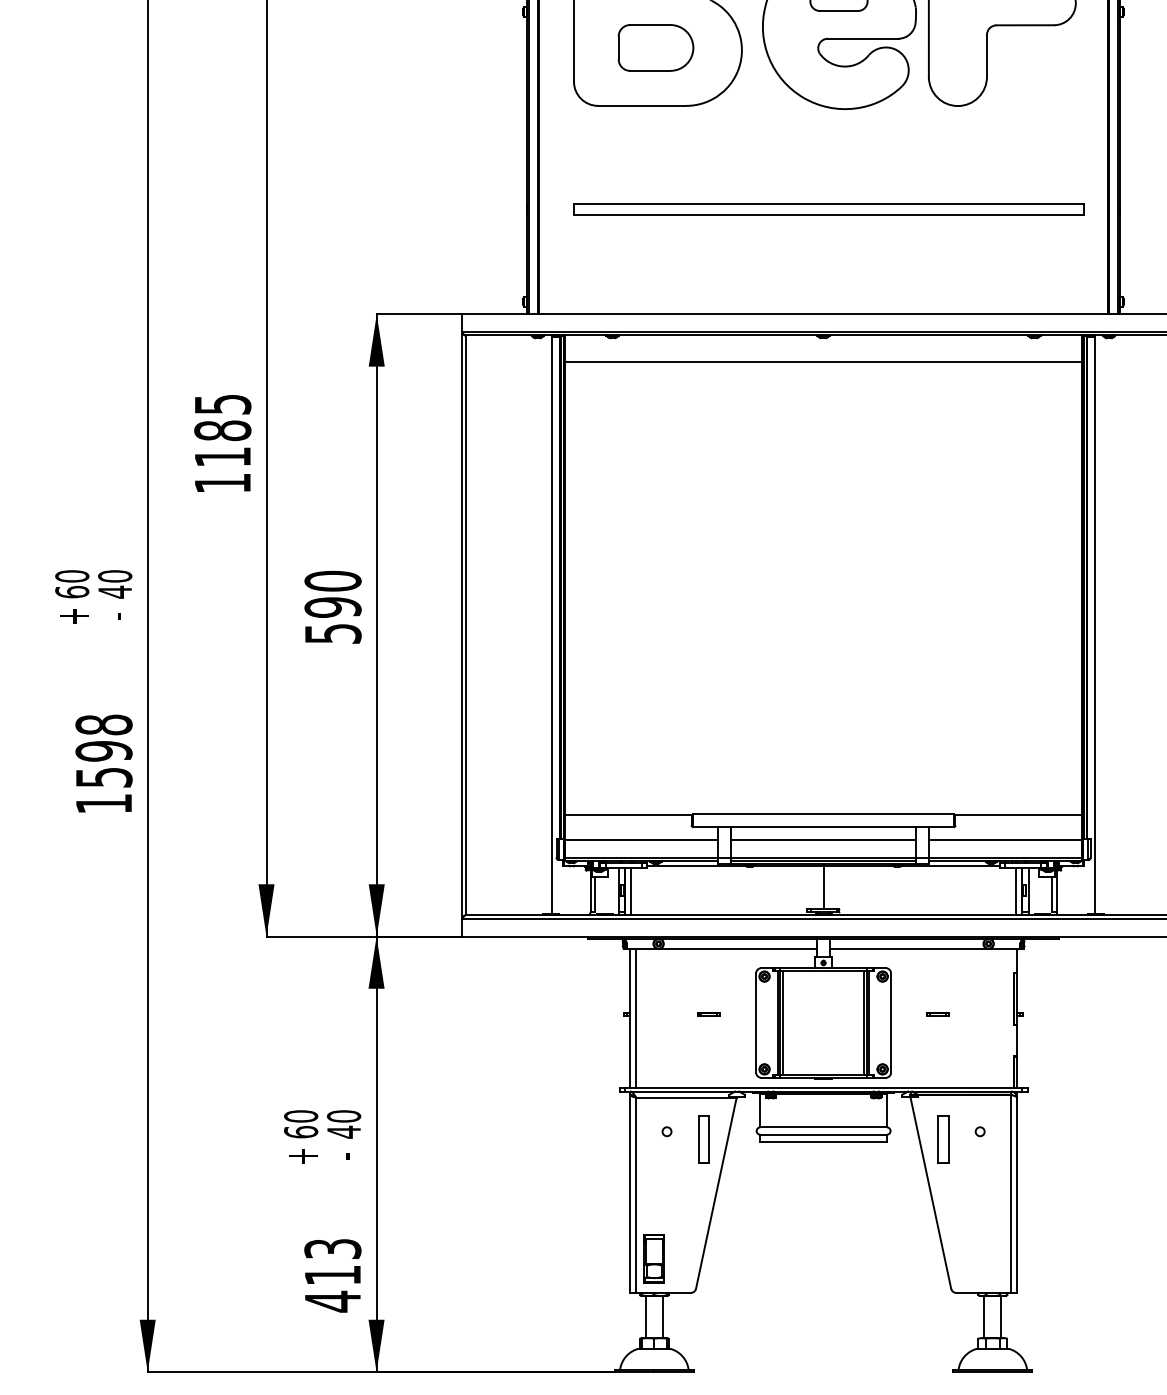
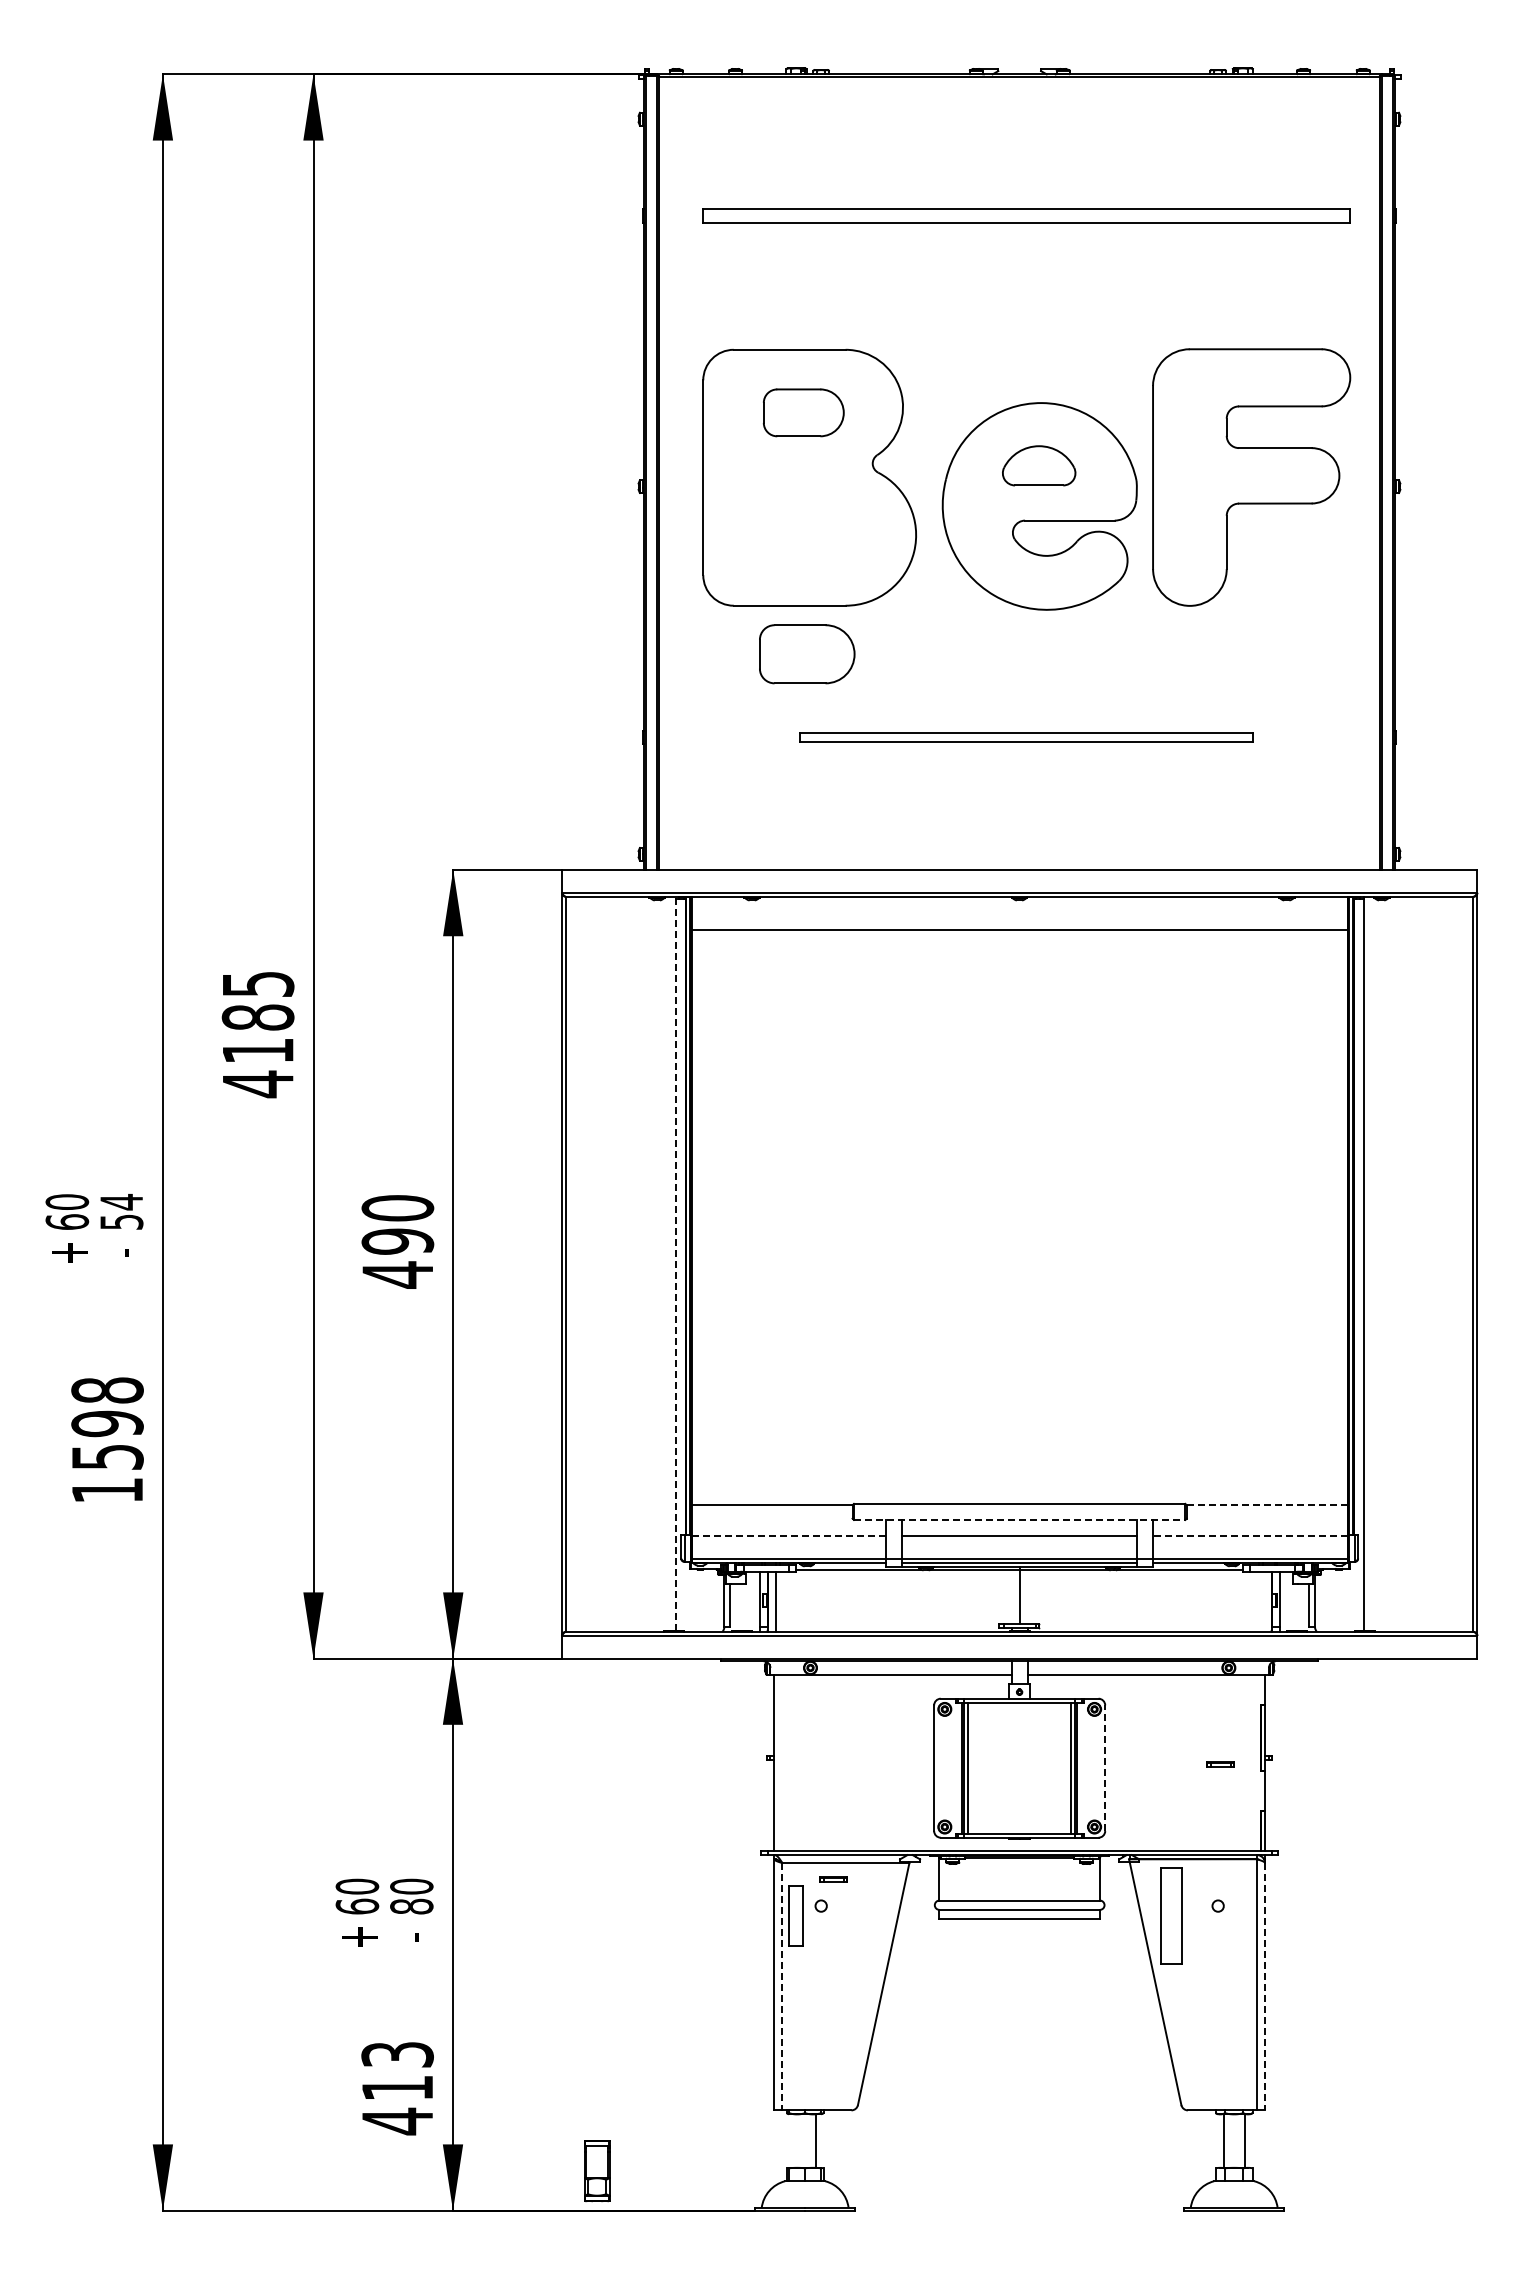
part: (656, 48) -> (807, 654), moved
part: (828, 209) -> (1026, 737), size x0.7
text: (223, 483) -> (258, 1084), 1185 -> 4185
text: (115, 584) -> (121, 1212), 40 -> 54
line: (552, 624) -> (675, 1263), solid -> dashed
text: (333, 633) -> (398, 1274), 590 -> 490
line: (1019, 814) -> (1267, 1504), solid -> dashed
line: (823, 826) -> (1019, 1519), solid -> dashed
line: (641, 839) -> (788, 1535), solid -> dashed
line: (1004, 839) -> (1249, 1535), solid -> dashed
line: (1015, 891) -> (1263, 1601), removed
part: (709, 1014) -> (833, 1879), moved
part: (937, 1014) -> (1220, 1764), moved
line: (636, 1018) -> (782, 1762), removed
line: (891, 1023) -> (1105, 1768), solid -> dashed
text: (343, 1132) -> (411, 1906), 40 -> 80
part: (703, 1139) -> (795, 1915), moved
part: (943, 1139) -> (1171, 1915), size x1.6
line: (636, 1195) -> (782, 1986), solid -> dashed
line: (1016, 1195) -> (1264, 1986), solid -> dashed
part: (654, 1259) -> (597, 2171), moved
line: (645, 1316) -> (794, 2140), removed

